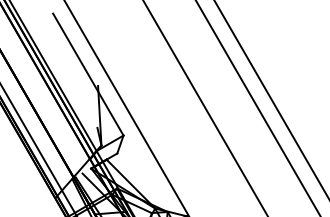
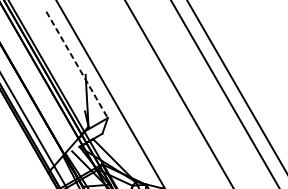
line: (88, 75) -> (77, 65), solid -> dashed

